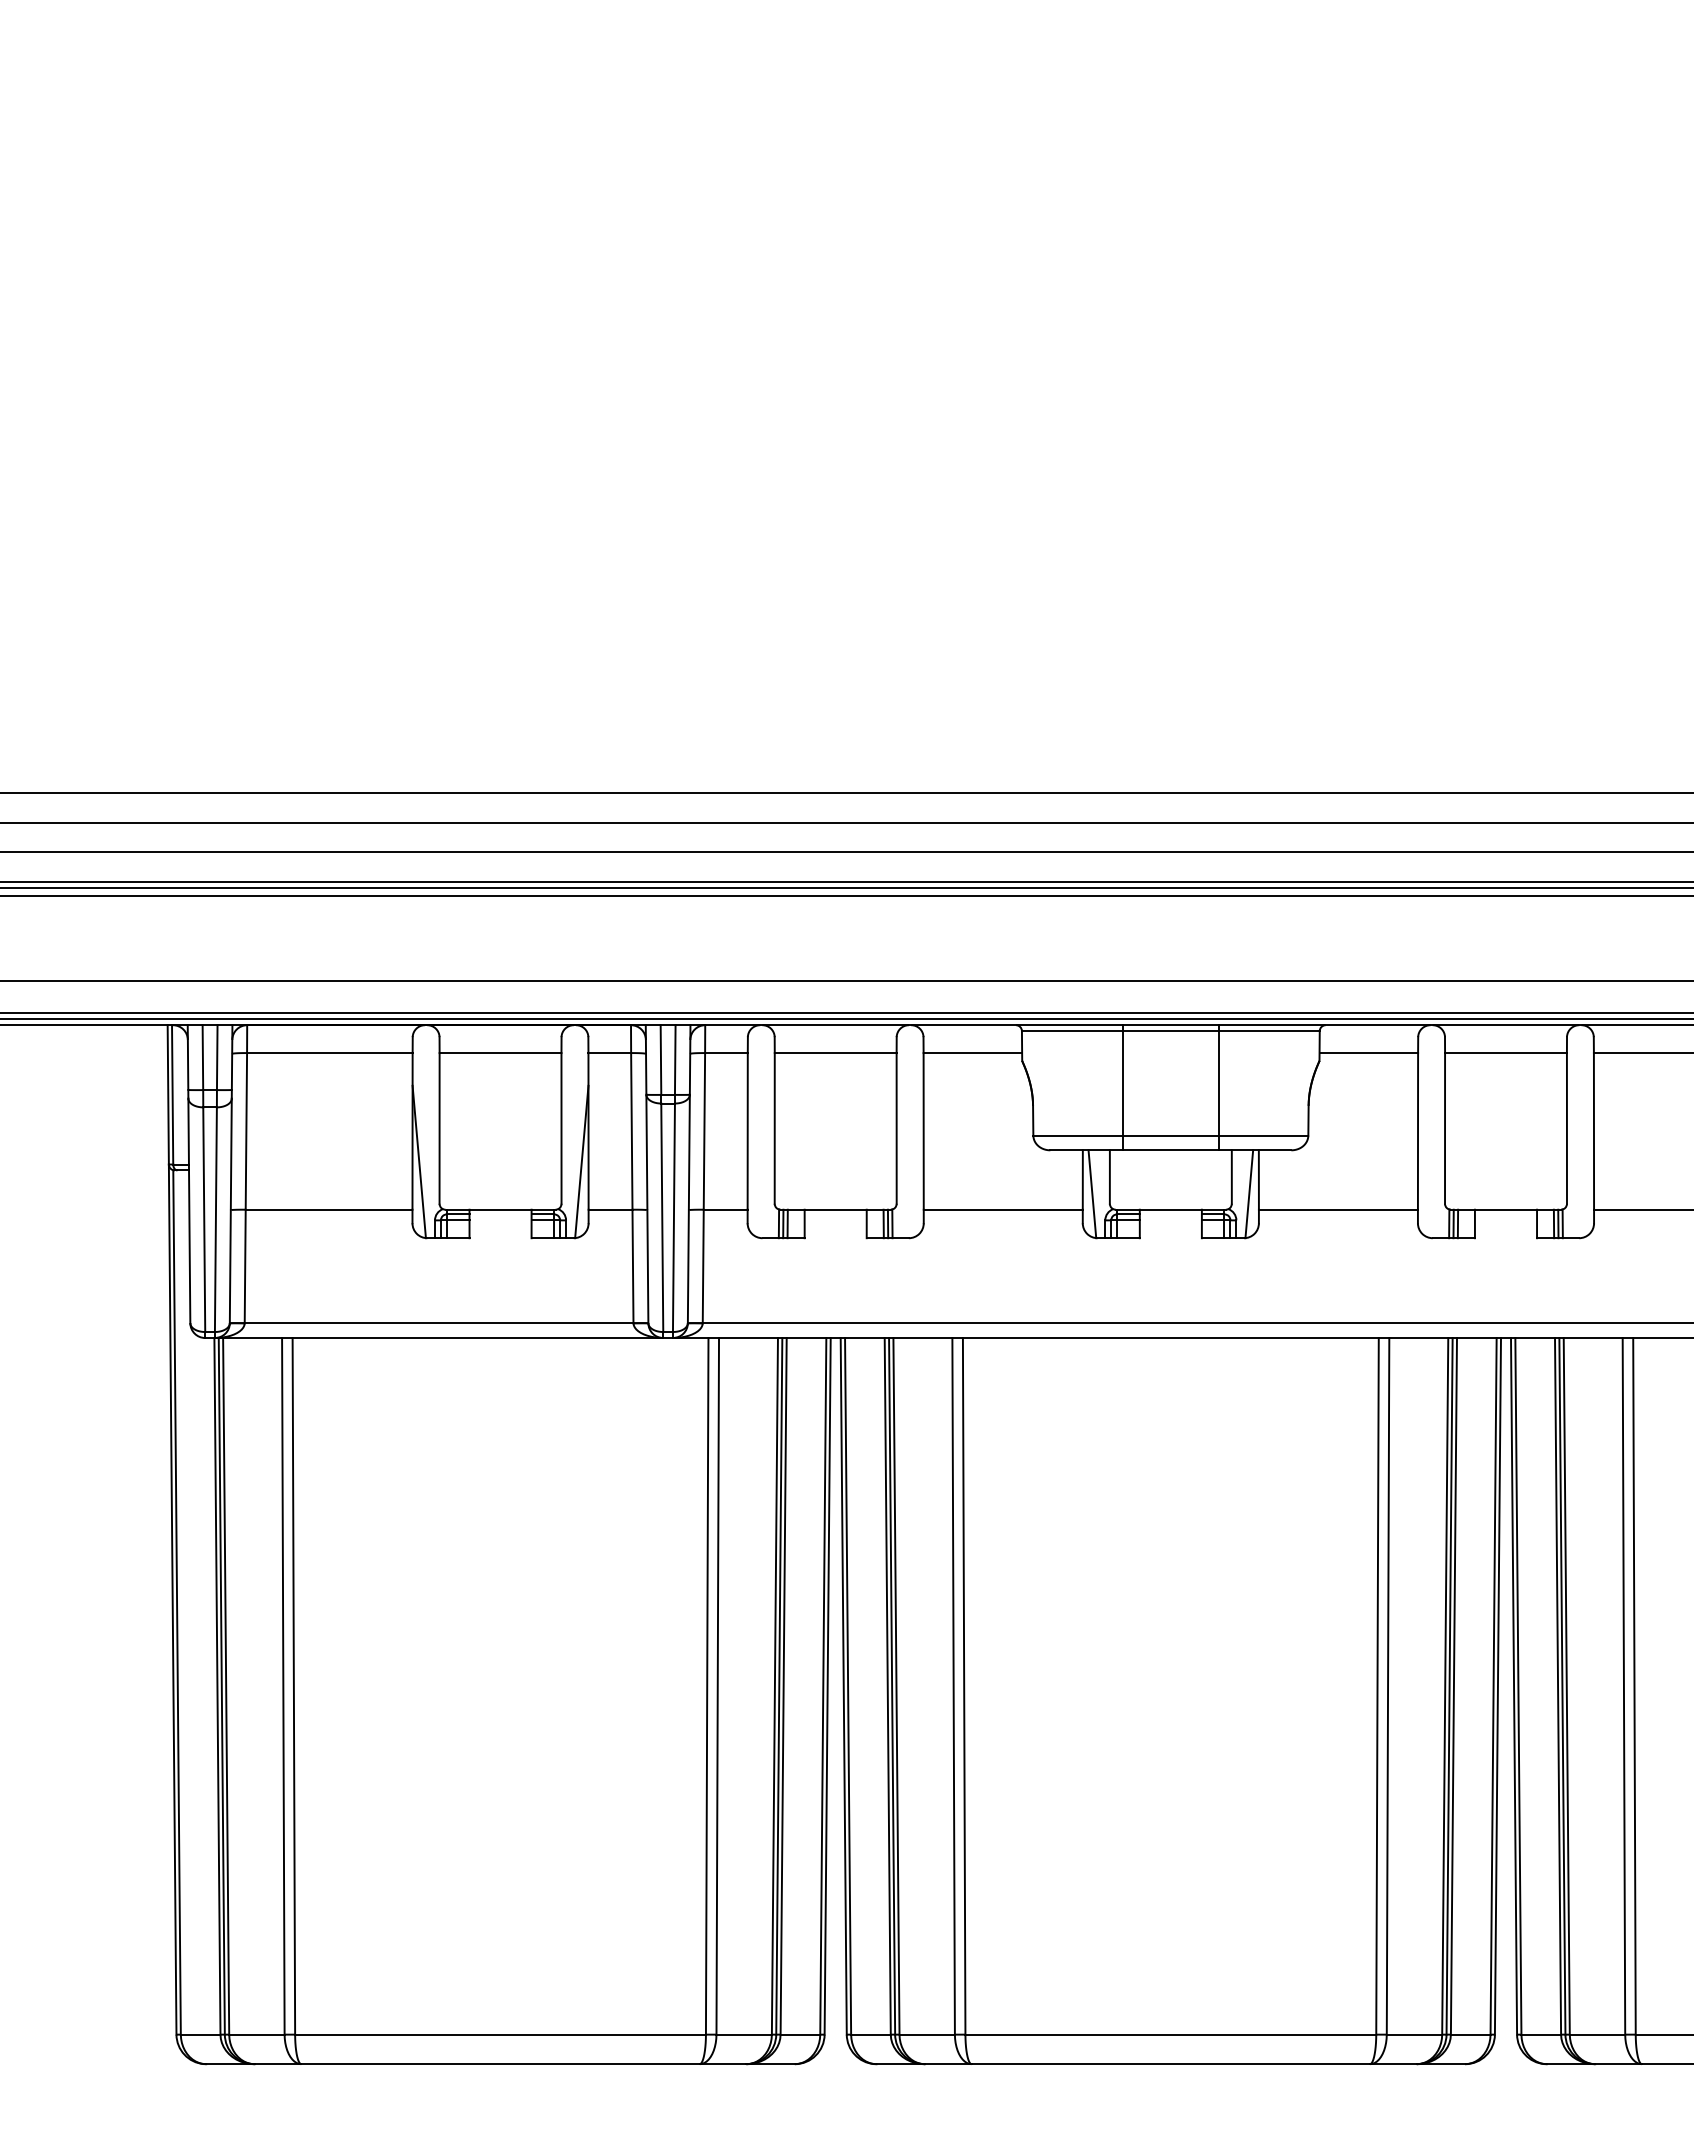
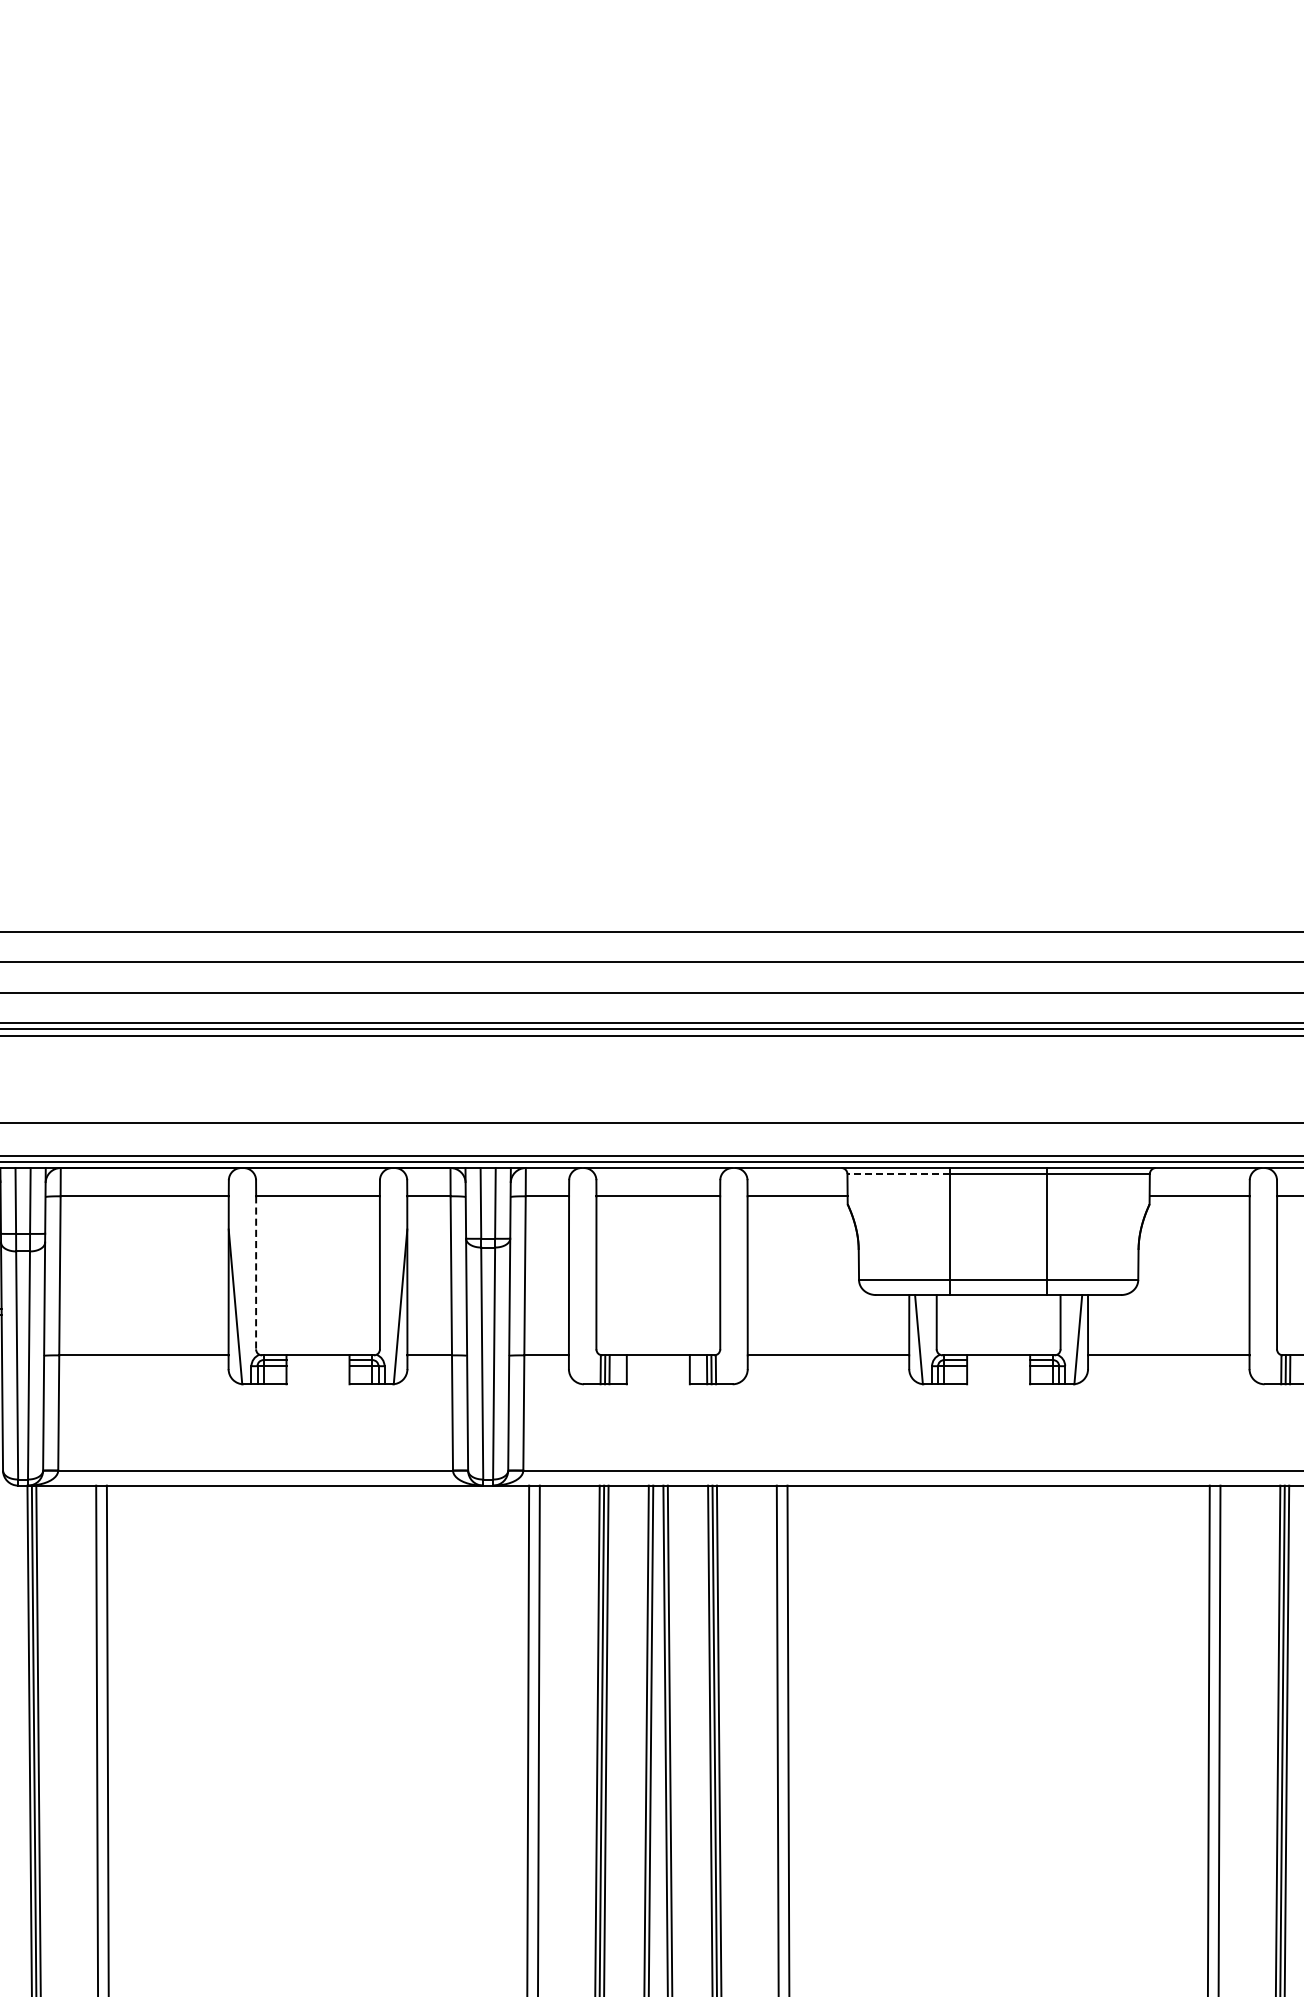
line: (1072, 1031) -> (898, 1174), solid -> dashed
line: (439, 1128) -> (256, 1272), solid -> dashed

